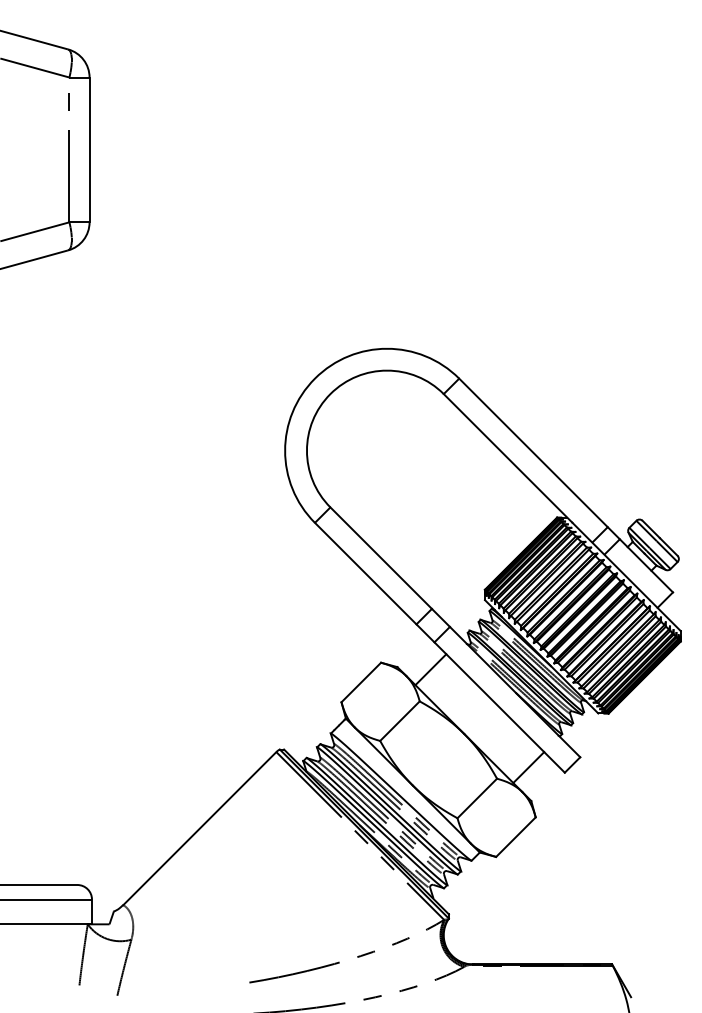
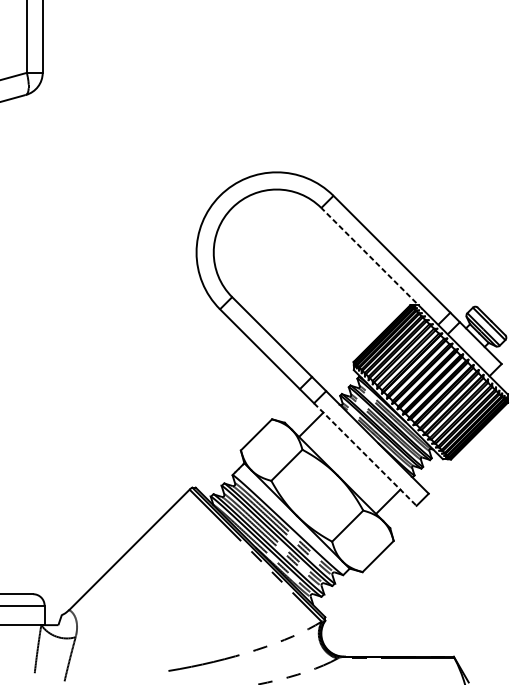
line: (508, 458) -> (372, 258), solid -> dashed
line: (500, 707) -> (365, 454), solid -> dashed

